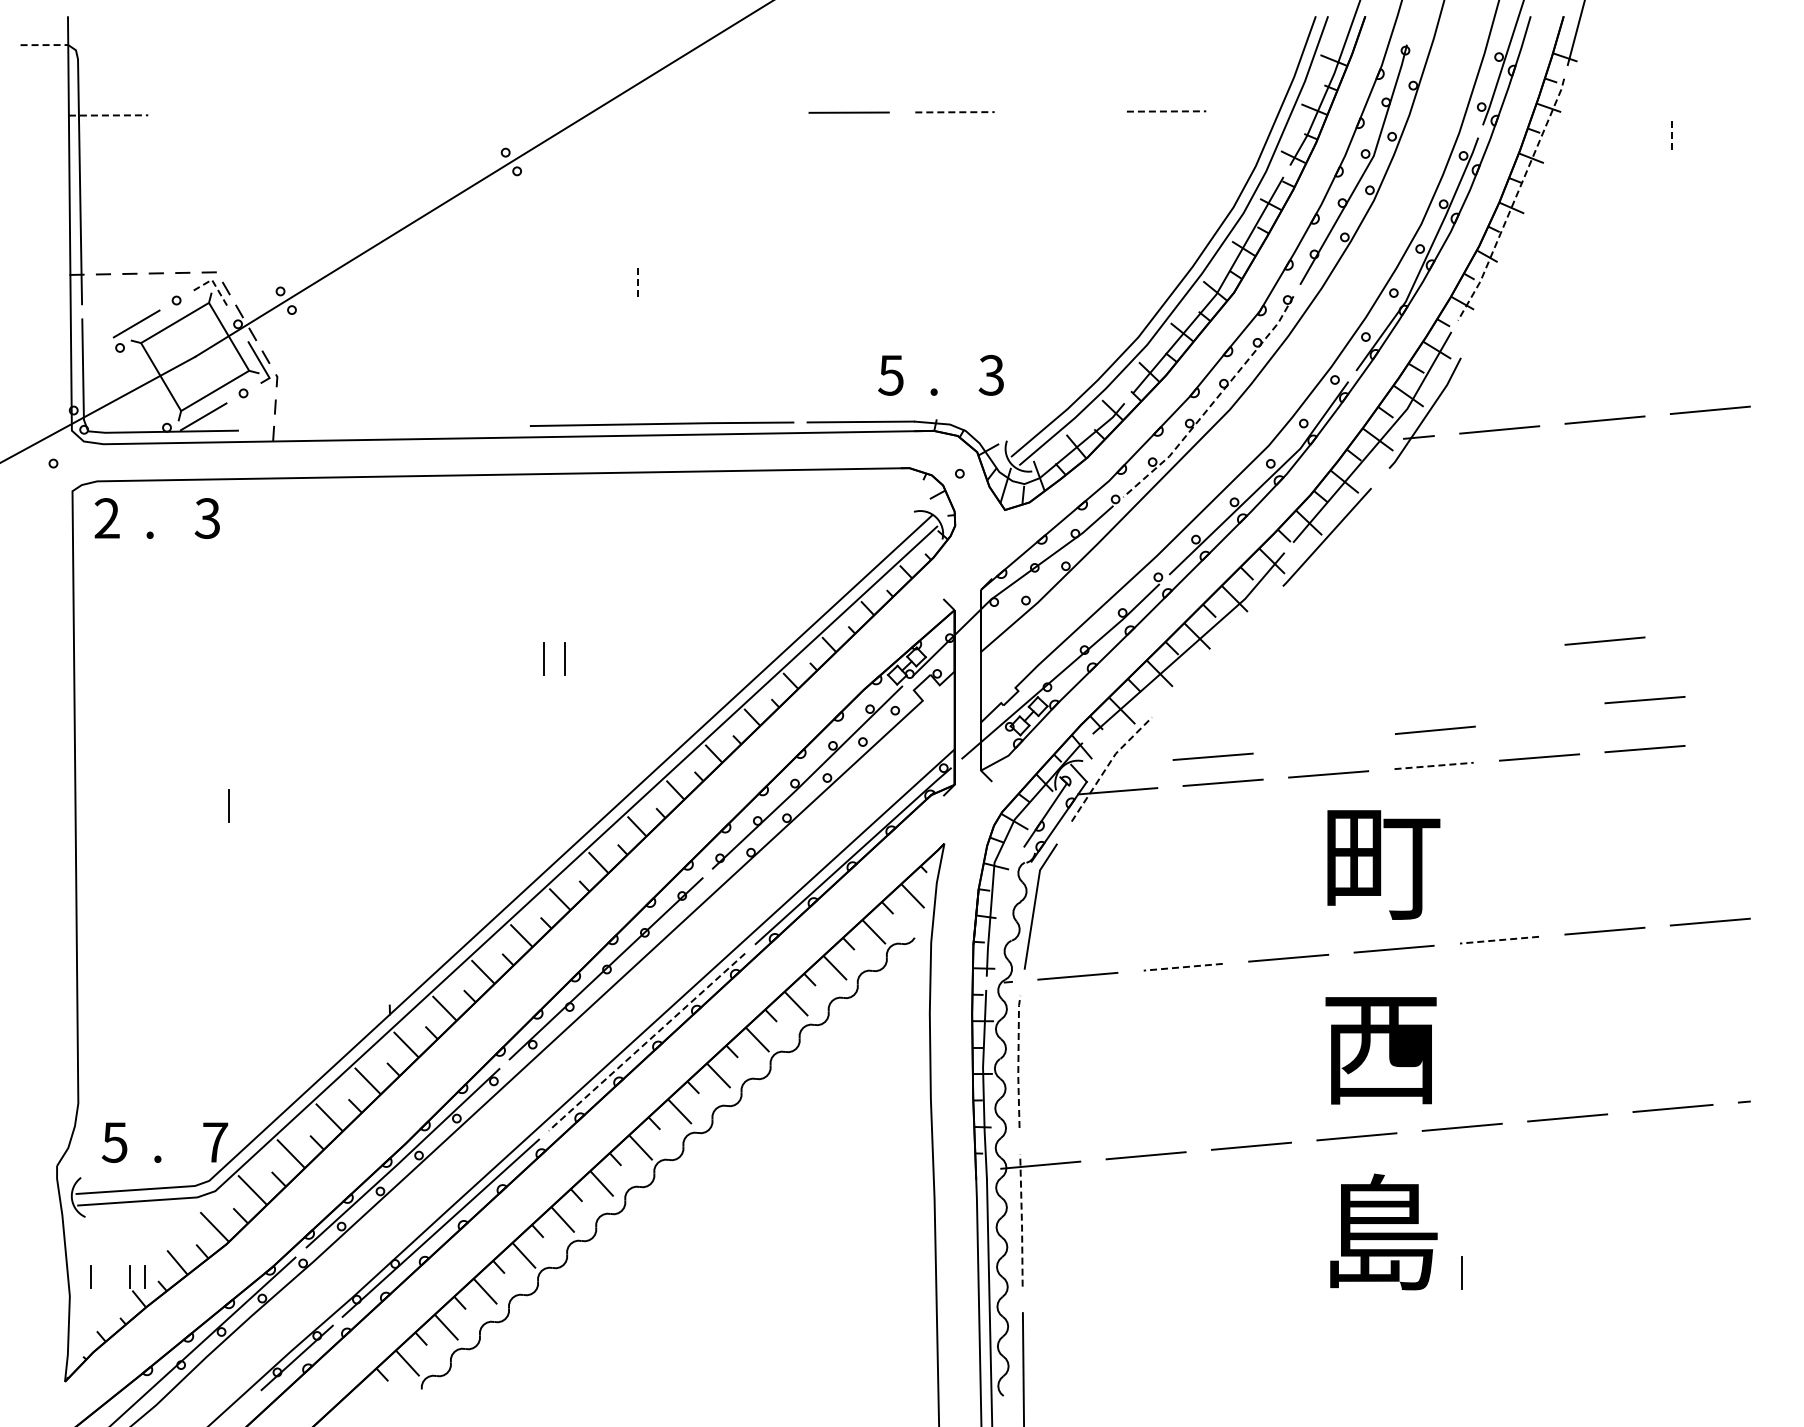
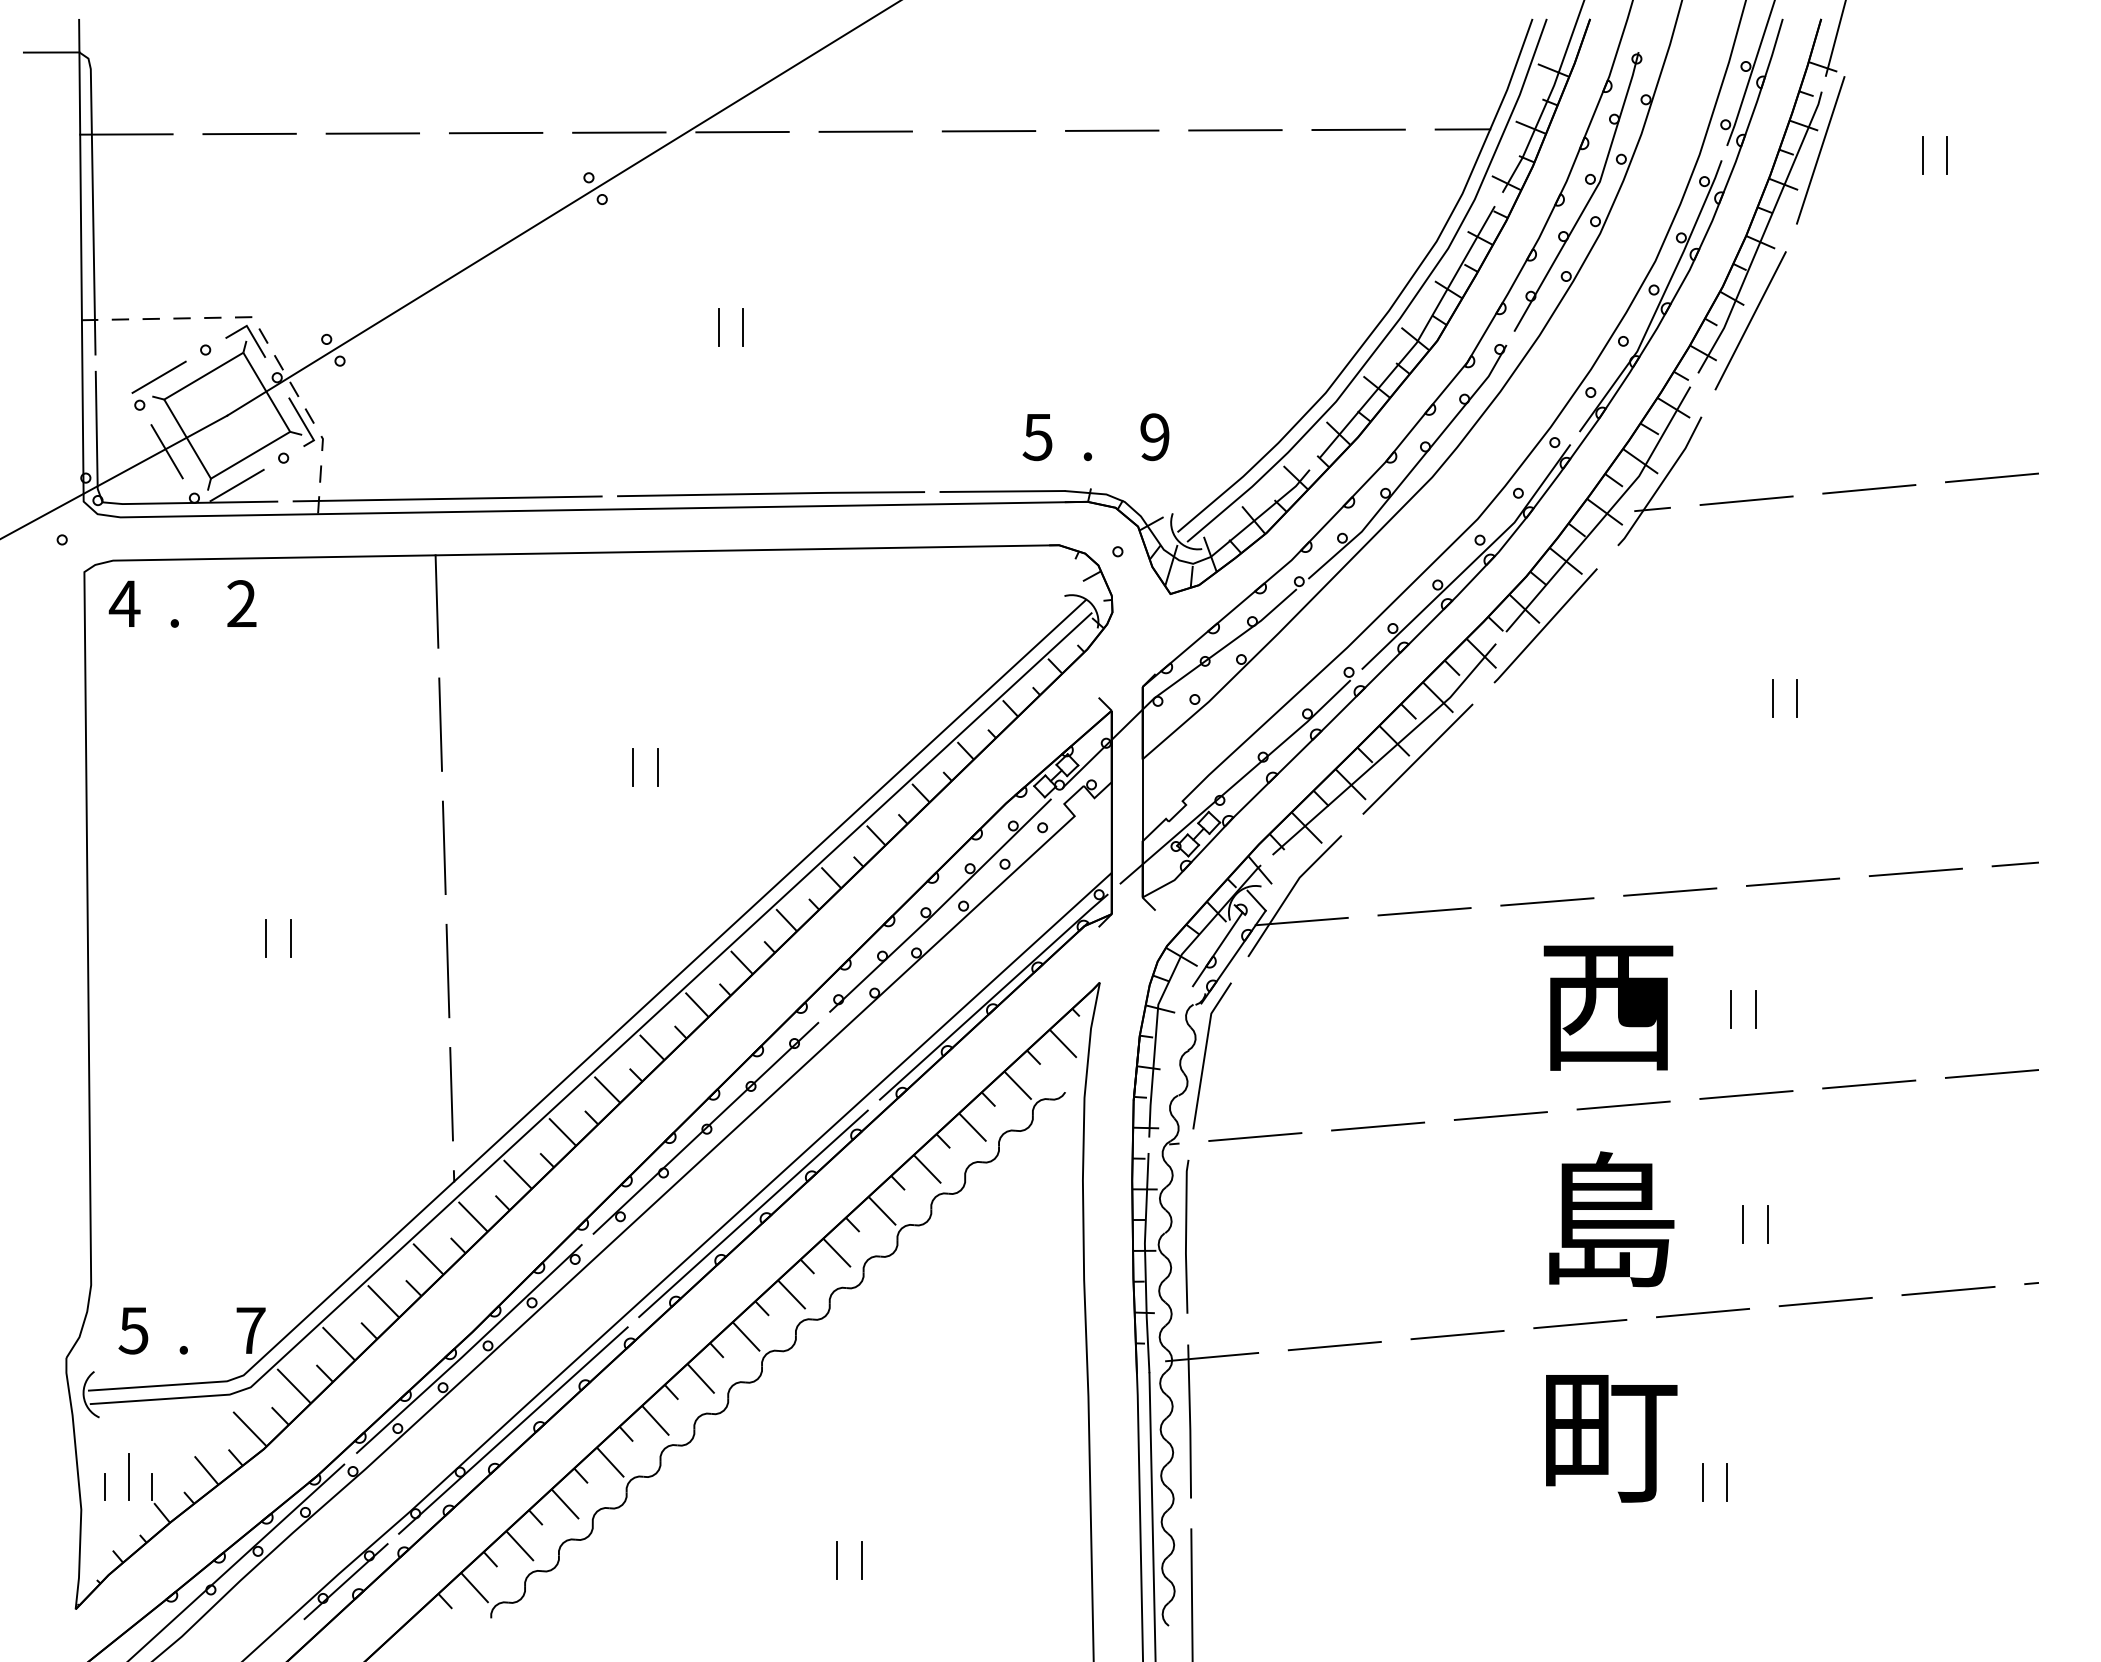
line: (44, 45) -> (51, 52), dashed -> solid
line: (1060, 111) -> (1235, 129), added
line: (1166, 111) -> (1358, 129), dashed -> solid
line: (1255, 111) -> (1462, 129), added
line: (743, 112) -> (865, 131), added
line: (954, 112) -> (1111, 131), dashed -> solid
line: (531, 113) -> (618, 132), added
line: (637, 113) -> (742, 132), added
line: (214, 114) -> (249, 133), added
line: (319, 114) -> (372, 133), added
line: (425, 114) -> (495, 133), added
line: (108, 115) -> (126, 134), dashed -> solid
line: (1562, 129) -> (1819, 150), added
line: (1650, 133) -> (1922, 155), added
line: (1672, 133) -> (1947, 155), dashed -> solid
line: (1514, 200) -> (1763, 233), dashed -> solid
line: (1503, 275) -> (1751, 320), added
line: (616, 281) -> (717, 327), added
line: (638, 281) -> (743, 327), dashed -> solid
line: (214, 284) -> (249, 331), dashed -> solid
text: (990, 375) -> (1153, 437), 3 -> 9
line: (143, 387) -> (167, 451), added
line: (1214, 401) -> (1414, 467), dashed -> solid
line: (384, 428) -> (447, 499), added
line: (375, 516) -> (437, 601), added
text: (106, 518) -> (123, 603), 2 -> 4
text: (207, 518) -> (241, 603), 3 -> 2
line: (1522, 599) -> (1773, 698), added
line: (1543, 599) -> (1797, 698), added
line: (378, 621) -> (440, 723), added
line: (1604, 640) -> (1868, 745), removed
line: (1217, 651) -> (1417, 758), added
line: (1644, 700) -> (1915, 815), removed
line: (381, 727) -> (444, 847), added
line: (1435, 729) -> (1671, 849), removed
line: (1729, 741) -> (2014, 863), added
line: (1212, 756) -> (1412, 881), removed
line: (1108, 765) -> (1291, 891), dashed -> solid
line: (1434, 765) -> (1670, 891), dashed -> solid
line: (249, 805) -> (290, 938), added
line: (384, 833) -> (447, 970), added
text: (1382, 864) -> (1610, 1006), 町 -> 西
line: (1486, 866) -> (1731, 1009), added
line: (1507, 866) -> (1755, 1009), added
line: (387, 939) -> (451, 1094), added
line: (1499, 940) -> (1746, 1095), dashed -> solid
line: (1183, 967) -> (1378, 1126), dashed -> solid
line: (646, 1042) -> (752, 1214), dashed -> solid
text: (1381, 1046) -> (1608, 1218), 西 -> 島
line: (1496, 1051) -> (1742, 1224), added
line: (1517, 1051) -> (1767, 1224), added
line: (1018, 1061) -> (1186, 1236), dashed -> solid
line: (1021, 1221) -> (1189, 1422), dashed -> solid
text: (1383, 1231) -> (1611, 1434), 島 -> 町
line: (109, 1267) -> (127, 1476), added
line: (1483, 1272) -> (1727, 1482), added
line: (144, 1276) -> (168, 1486), removed
line: (718, 1340) -> (836, 1561), added
line: (740, 1340) -> (862, 1561), added

